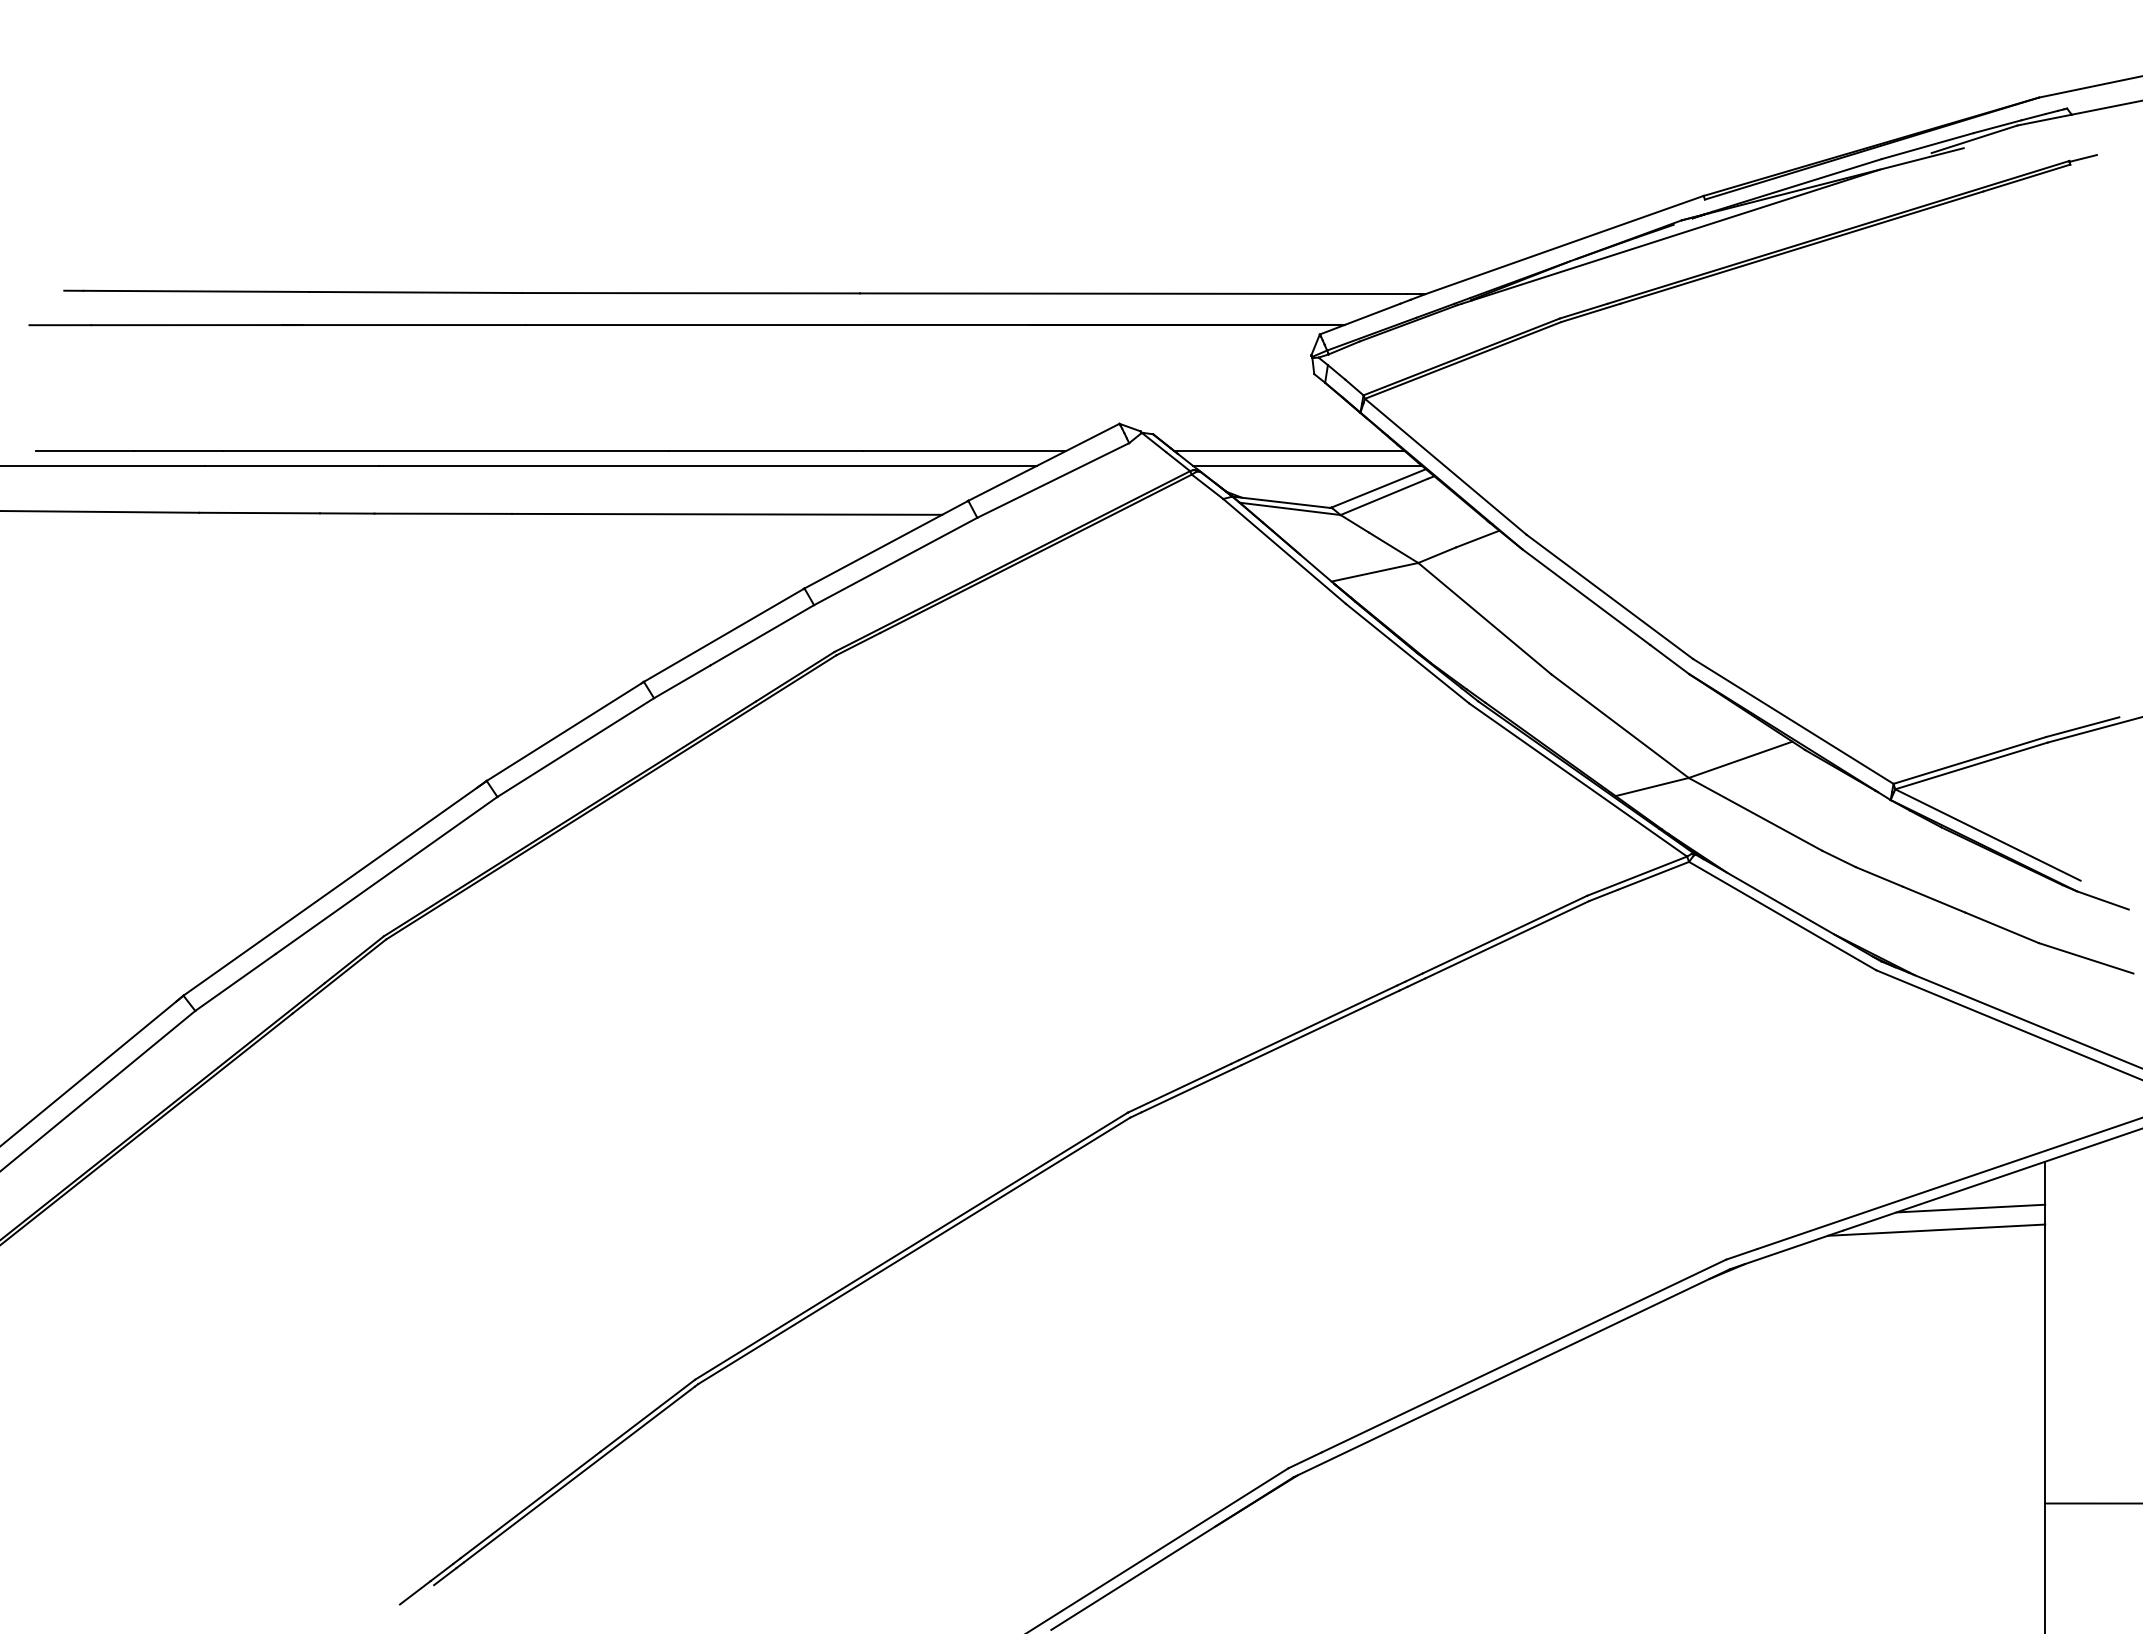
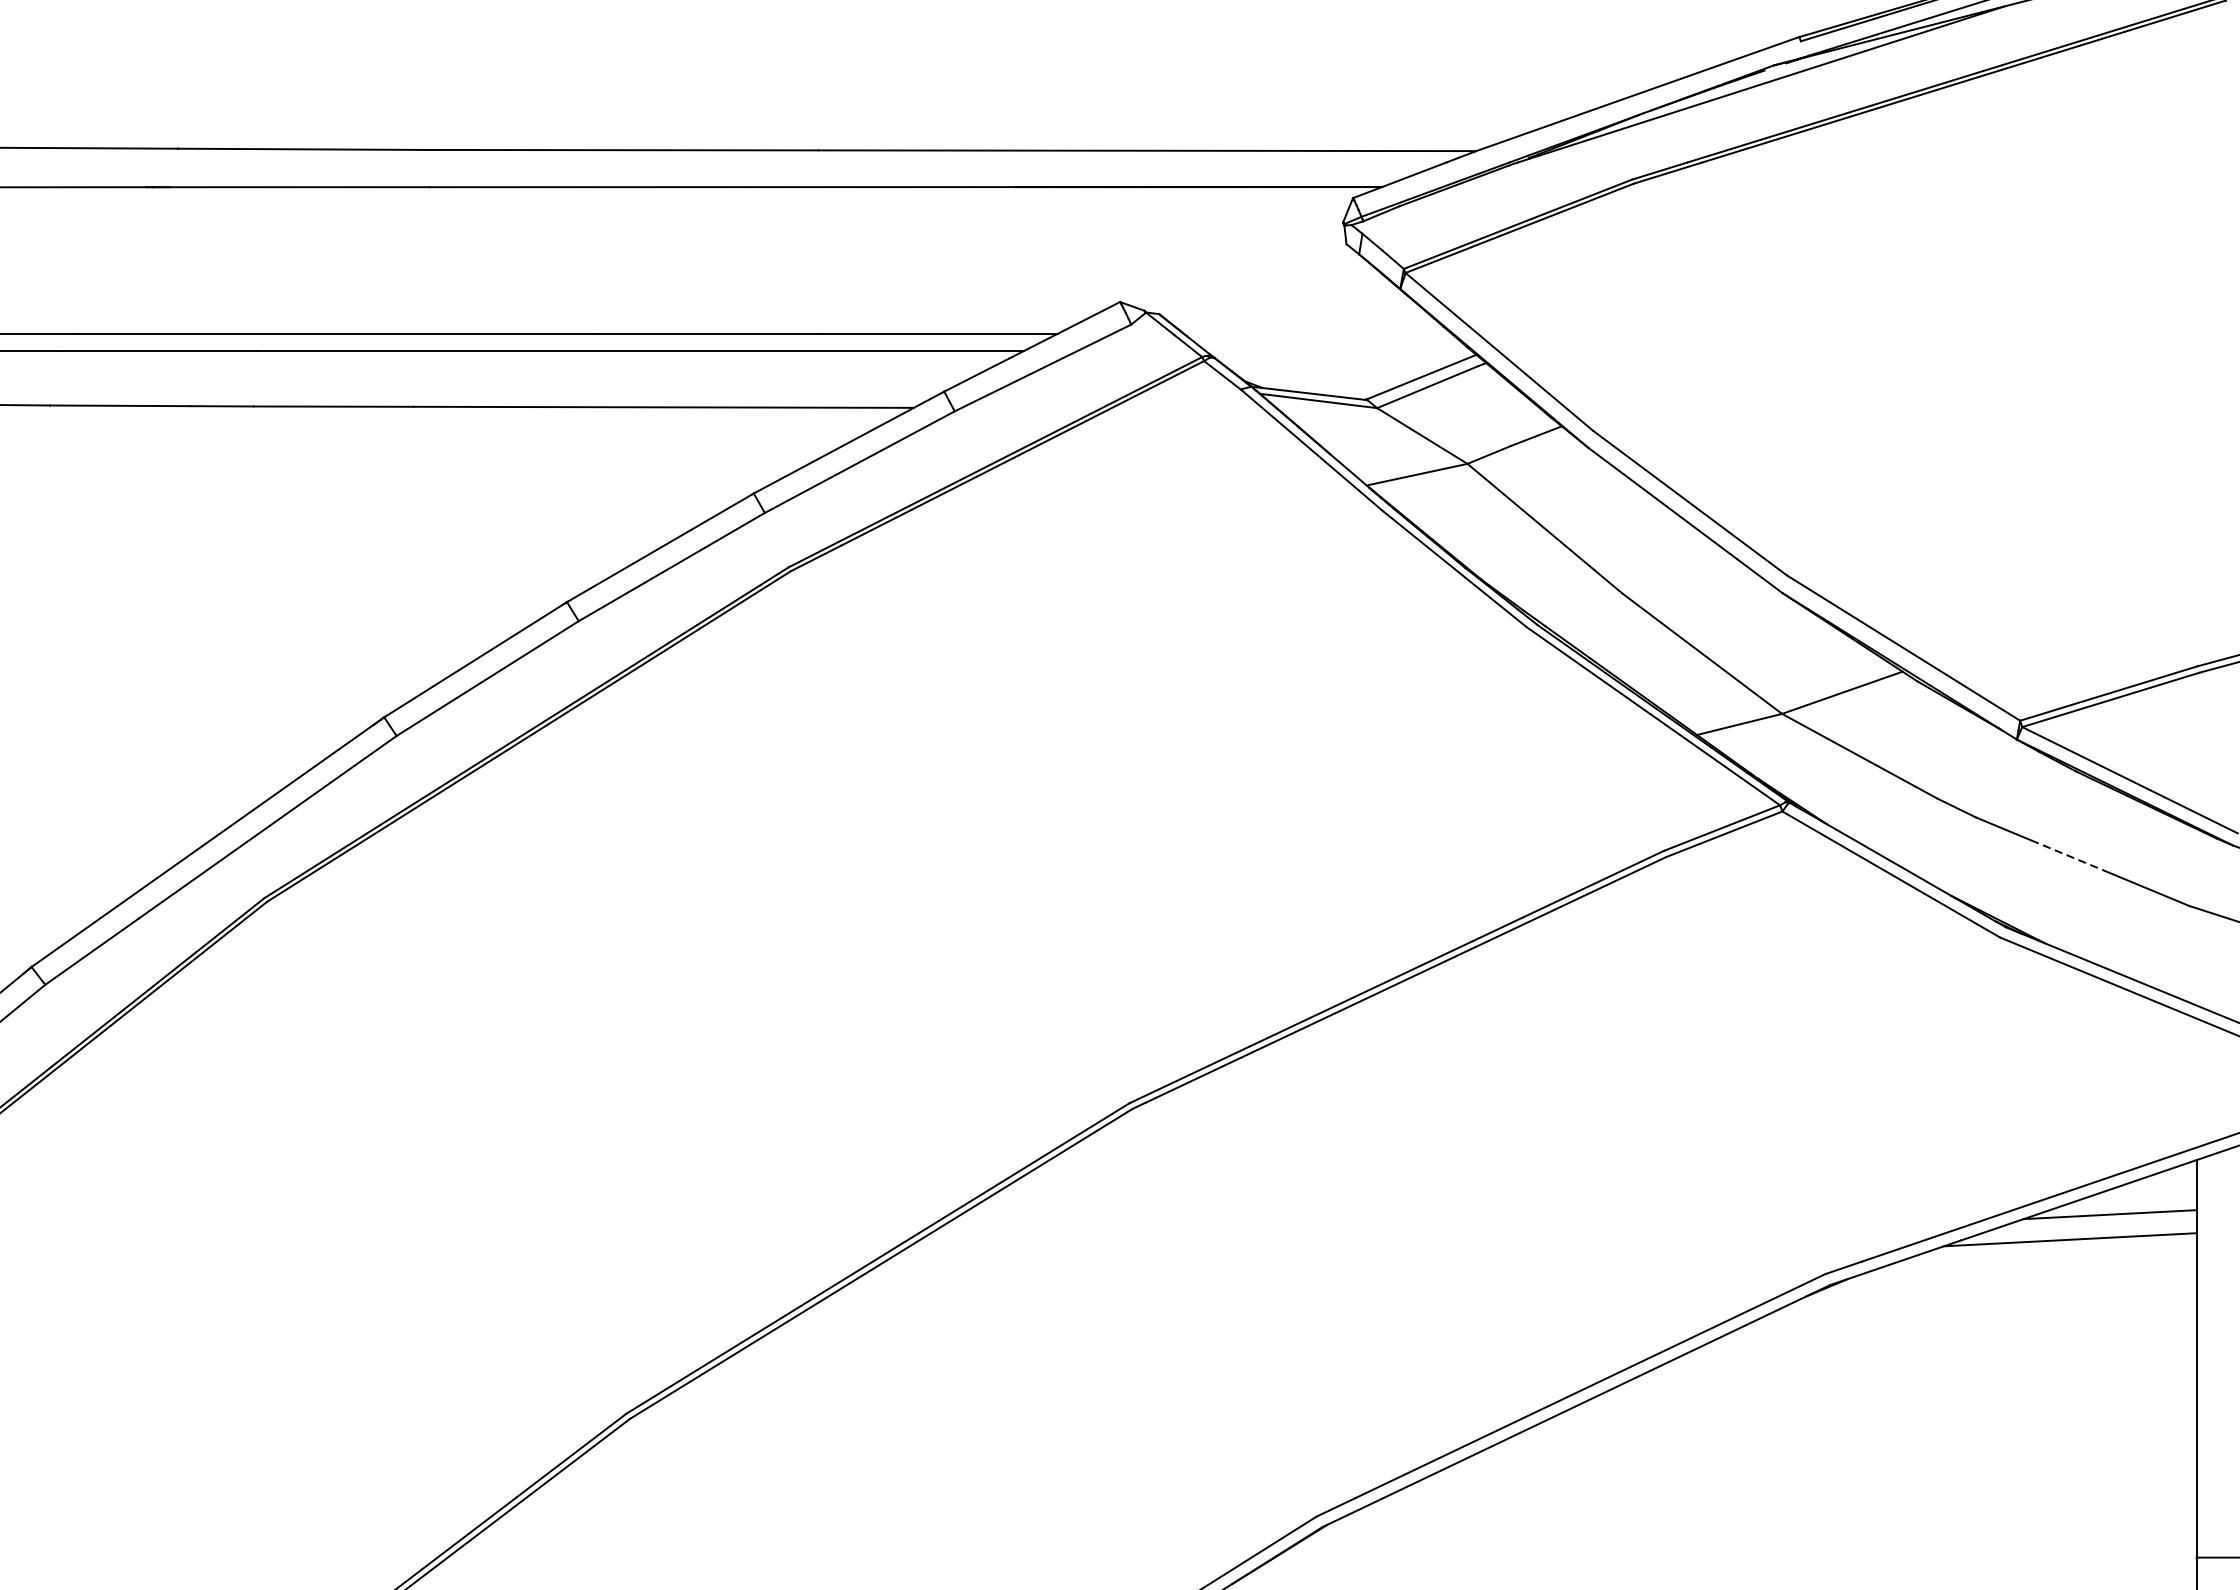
line: (1289, 450) -> (1317, 333), removed
line: (1307, 466) -> (1338, 351), removed
line: (1934, 899) -> (2067, 855), solid -> dashed

